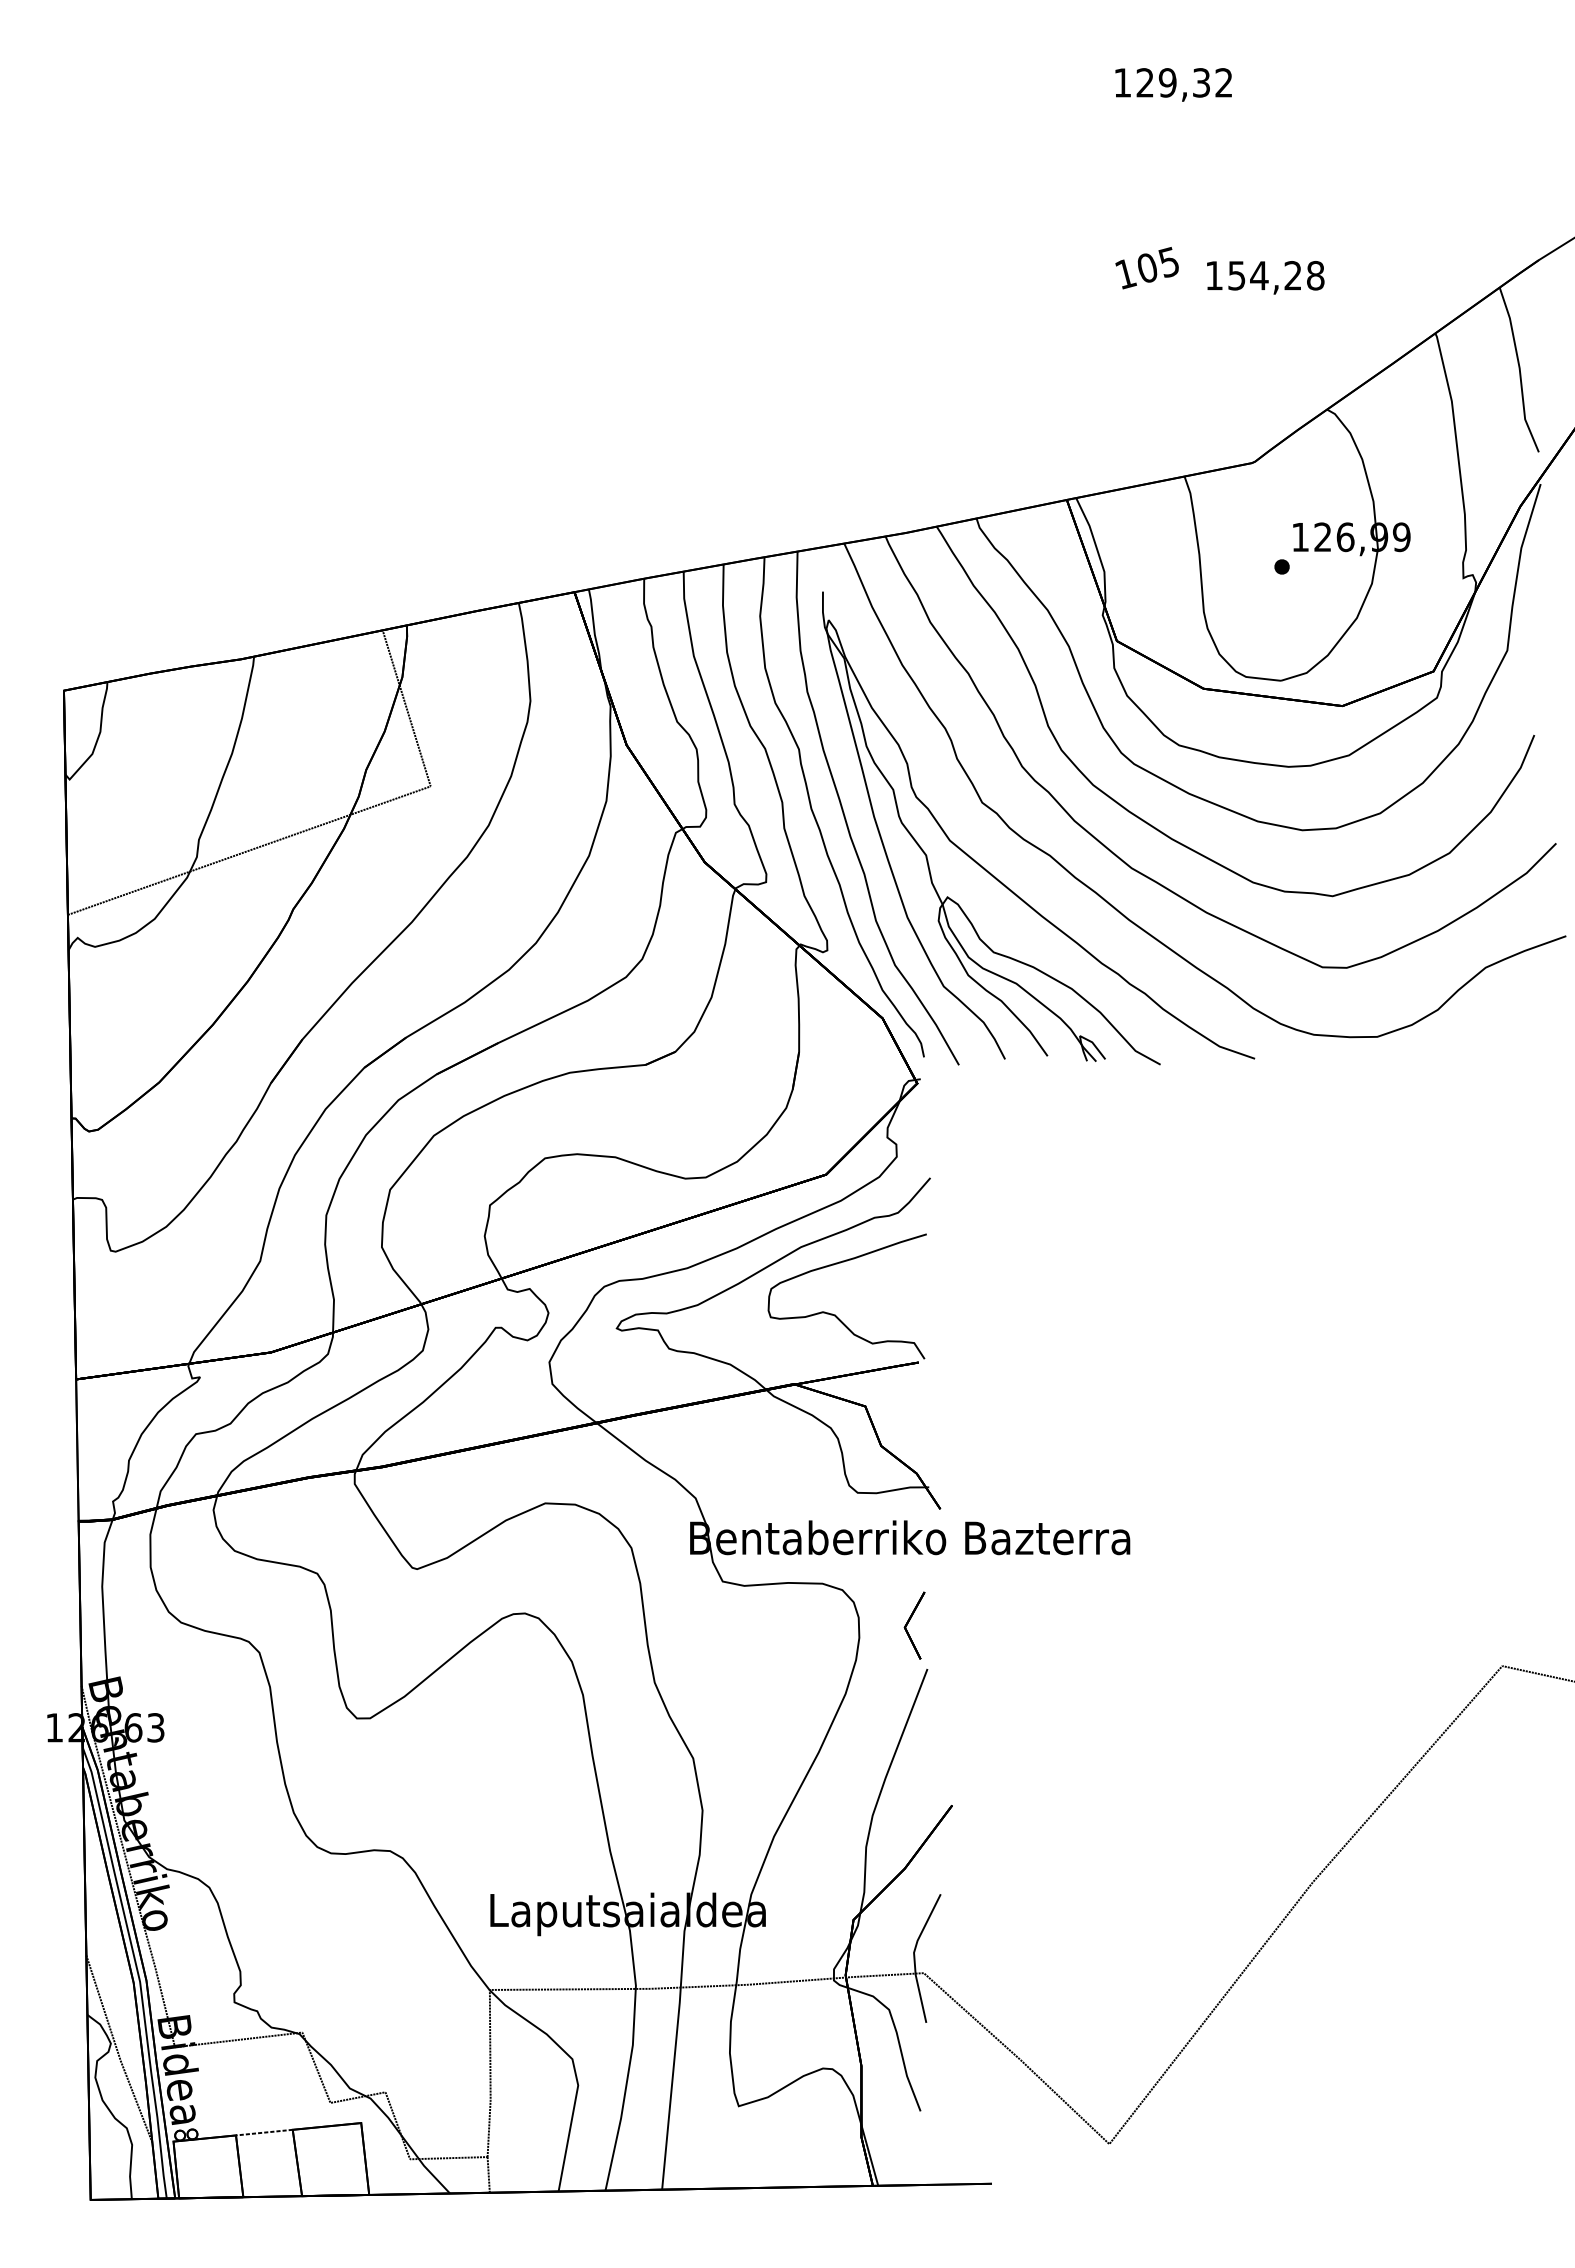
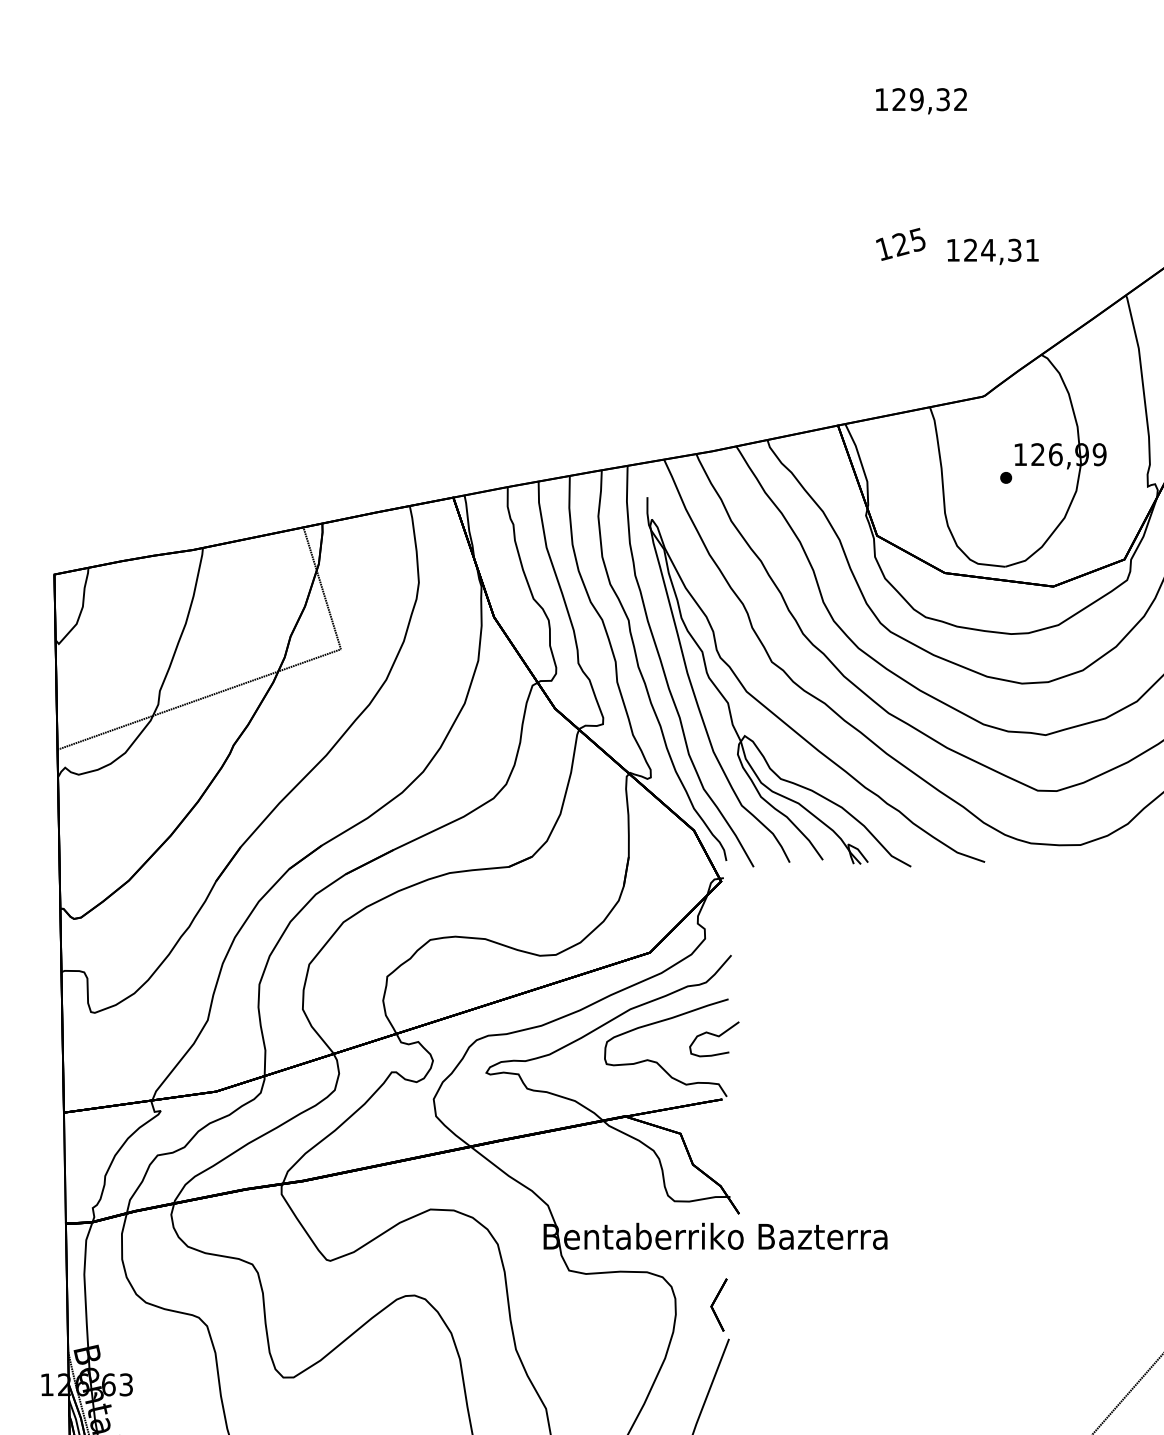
text: (1147, 268) -> (901, 244), 105 -> 125
text: (1276, 275) -> (1001, 250), 154,28 -> 124,31
part: (908, 1285) -> (714, 1039), added

